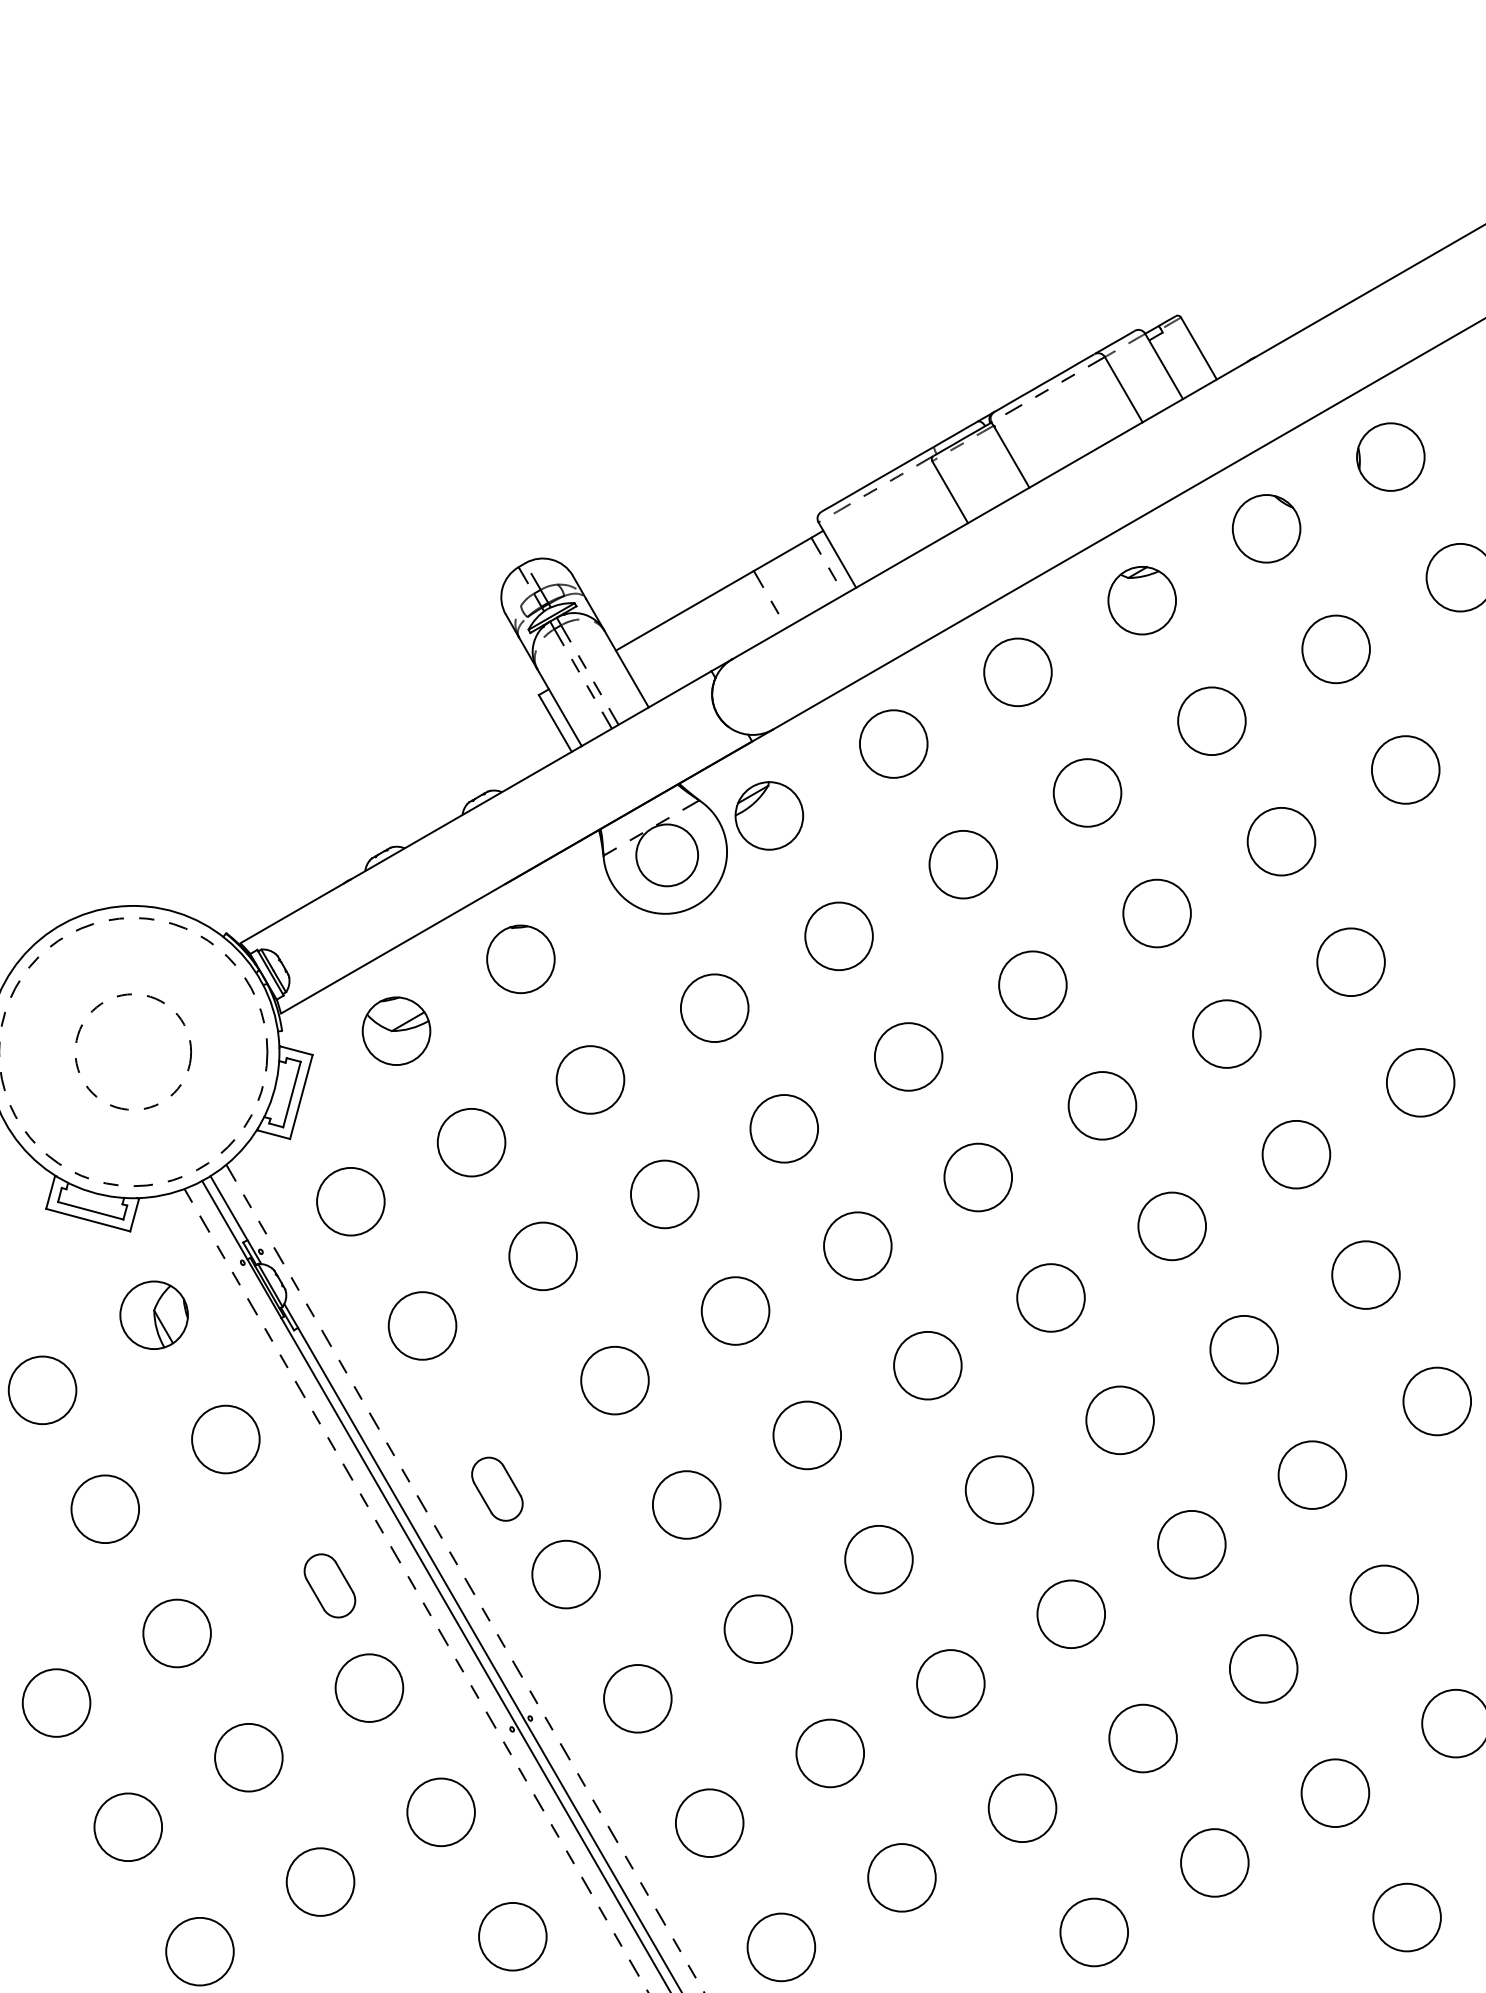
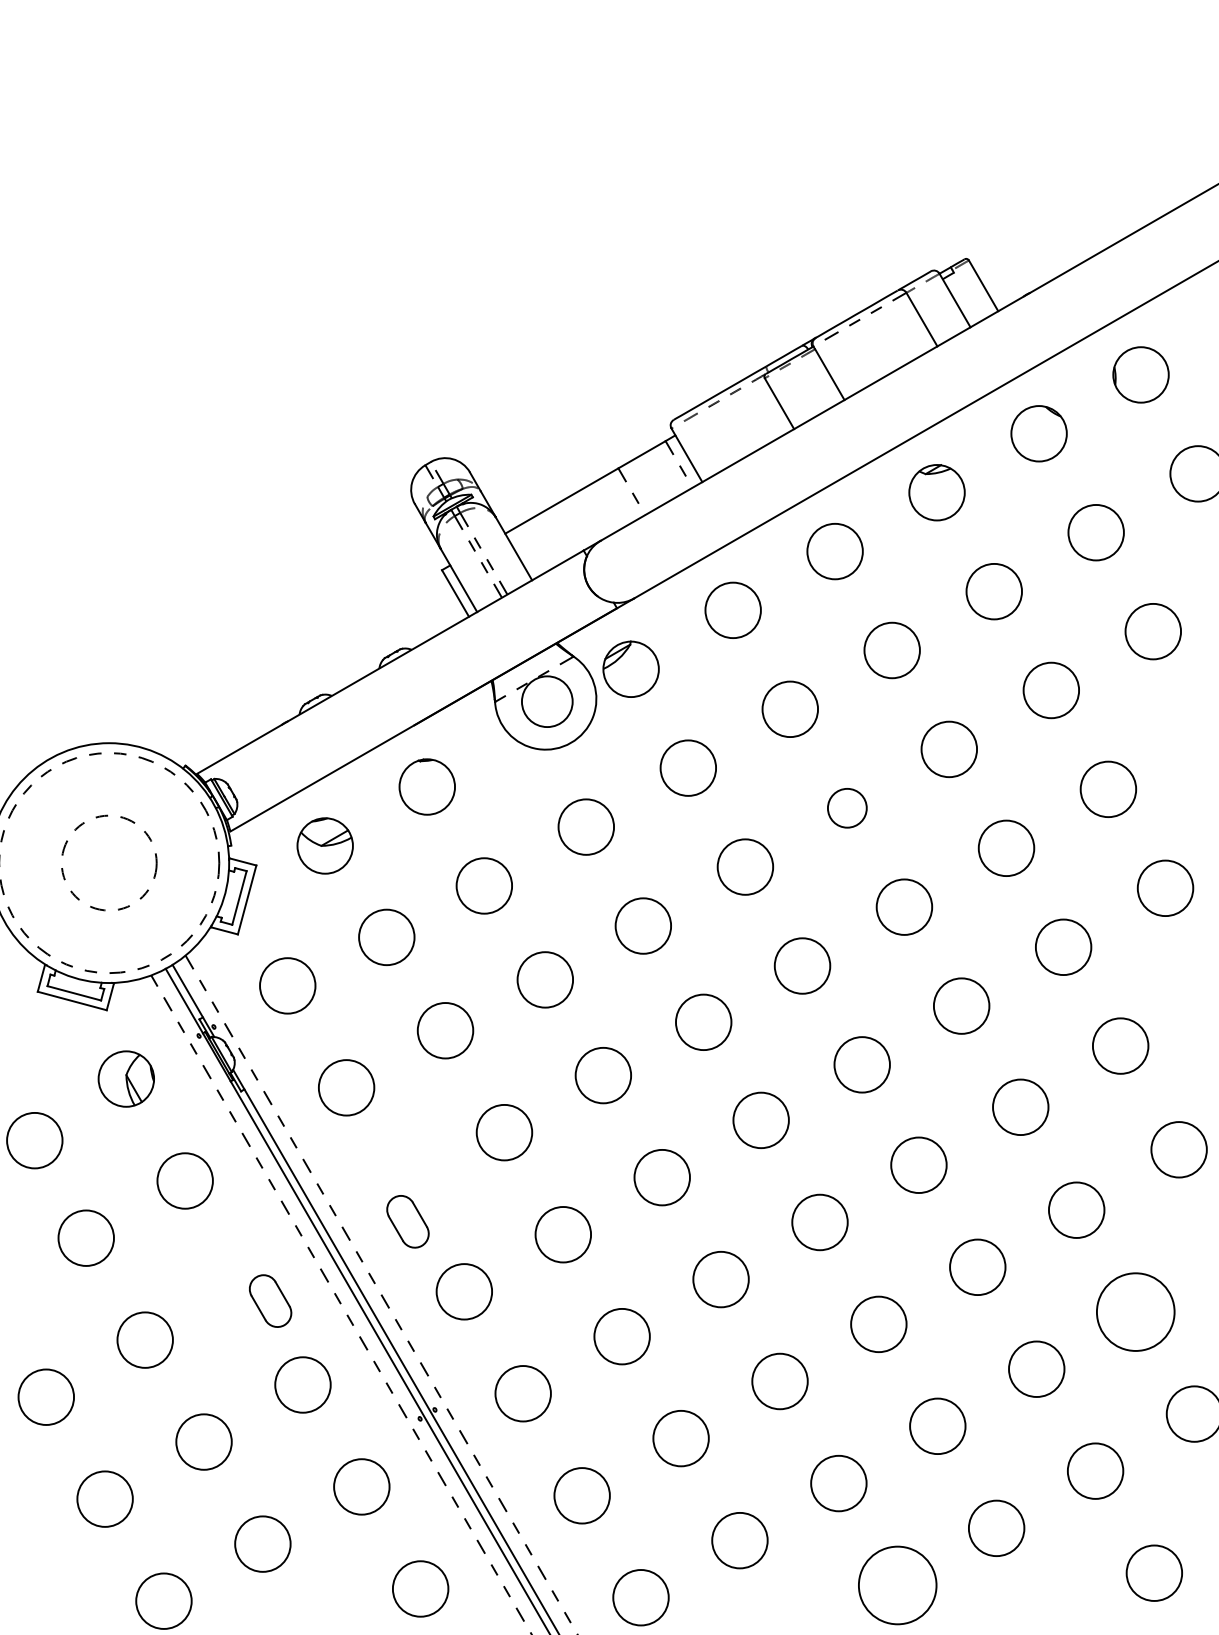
circle: (1032, 985) -> (847, 808), size x0.7
circle: (1383, 1599) -> (1135, 1312), size x1.4
circle: (1094, 1932) -> (897, 1585), size x1.4

